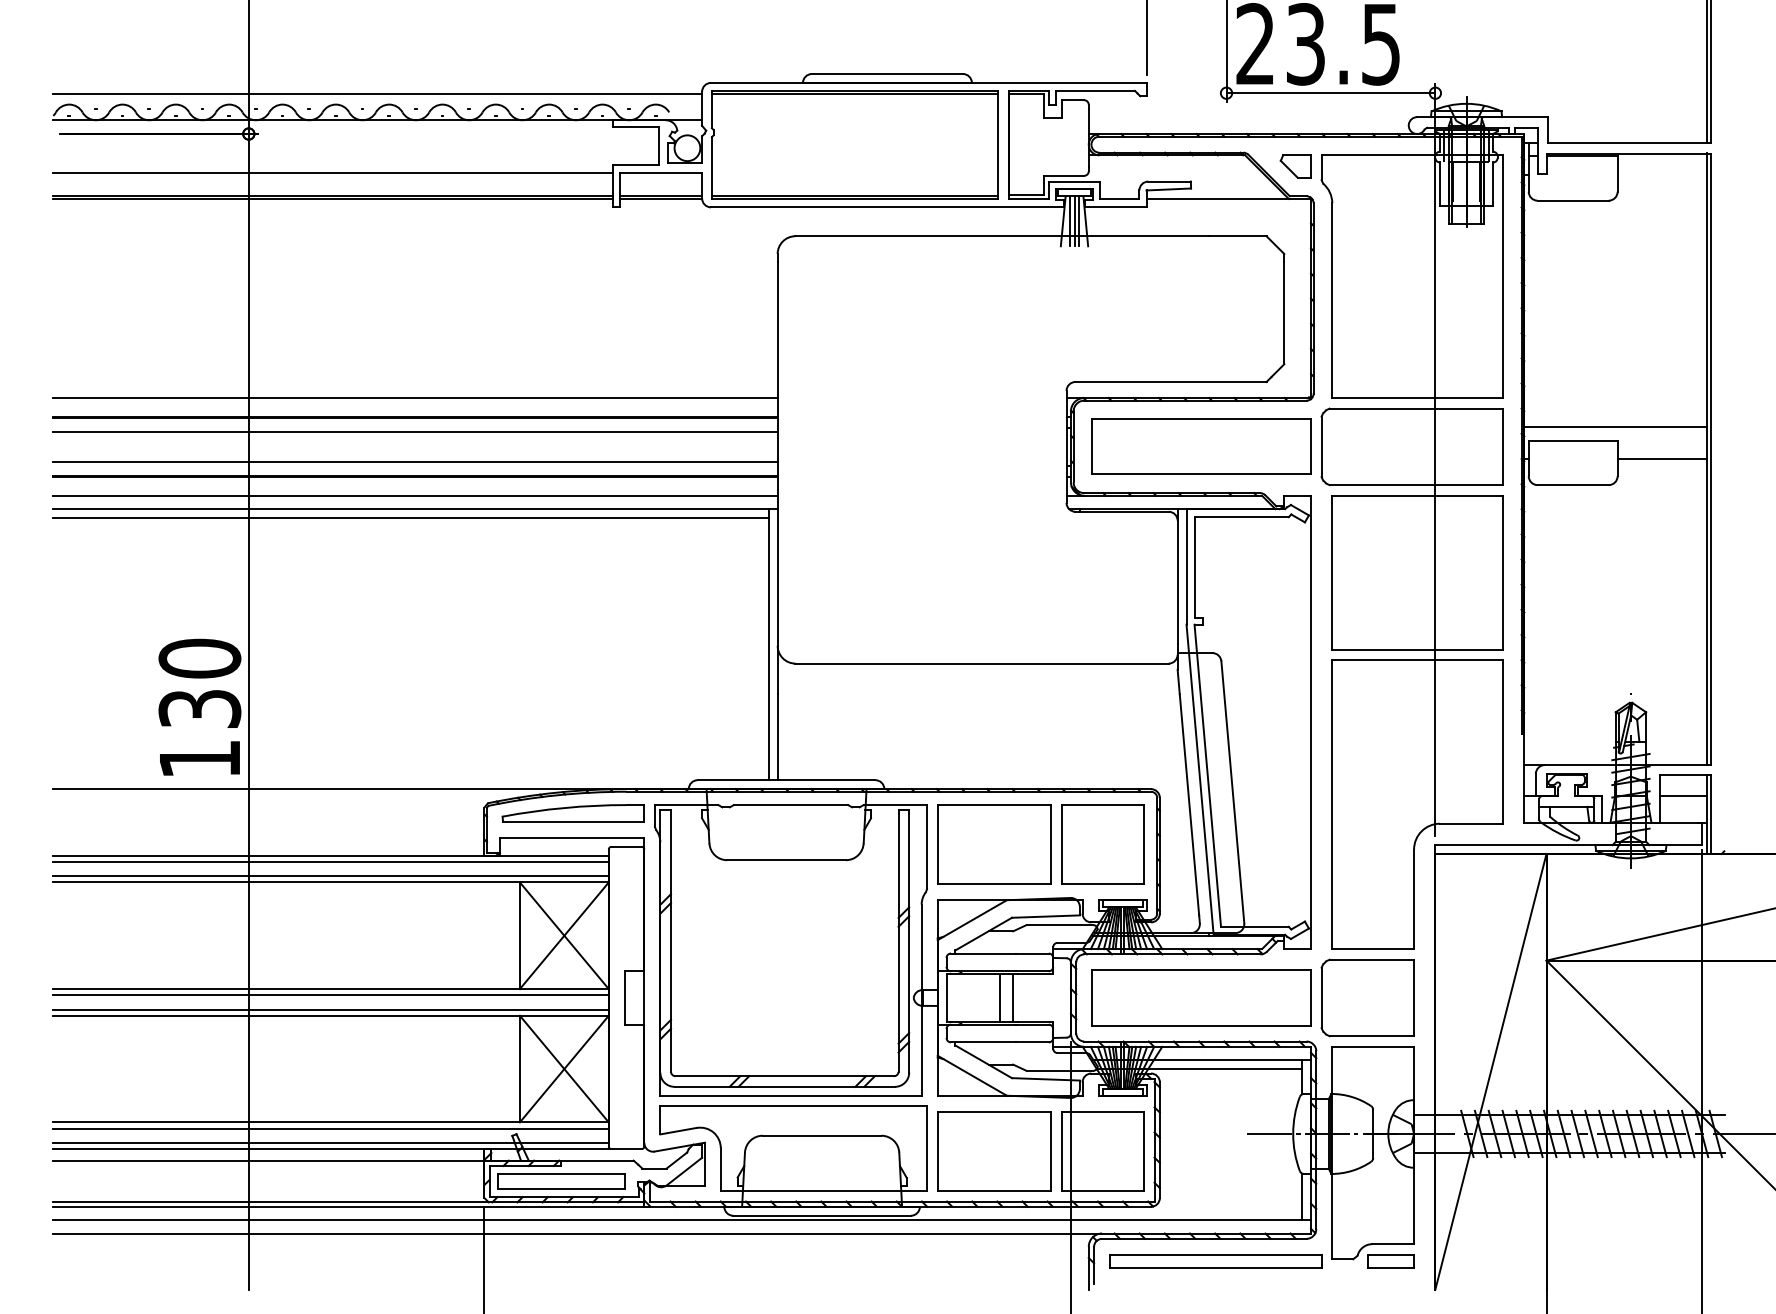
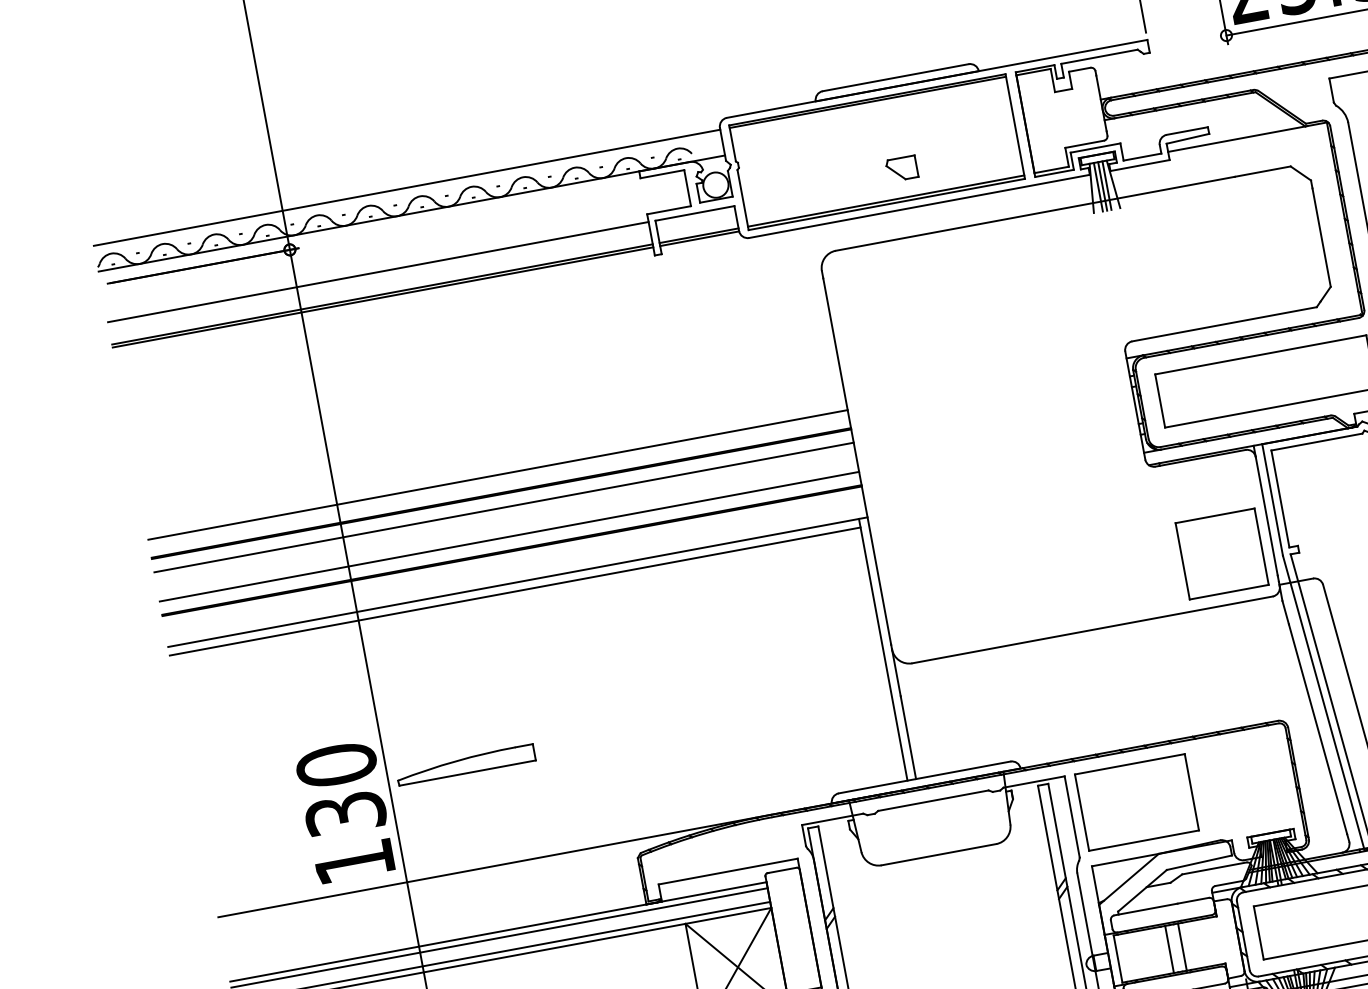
part: (1295, 166) -> (901, 168), moved
line: (415, 495) -> (515, 569), removed
part: (572, 813) -> (464, 765), moved
part: (1102, 844) -> (1221, 553), moved

